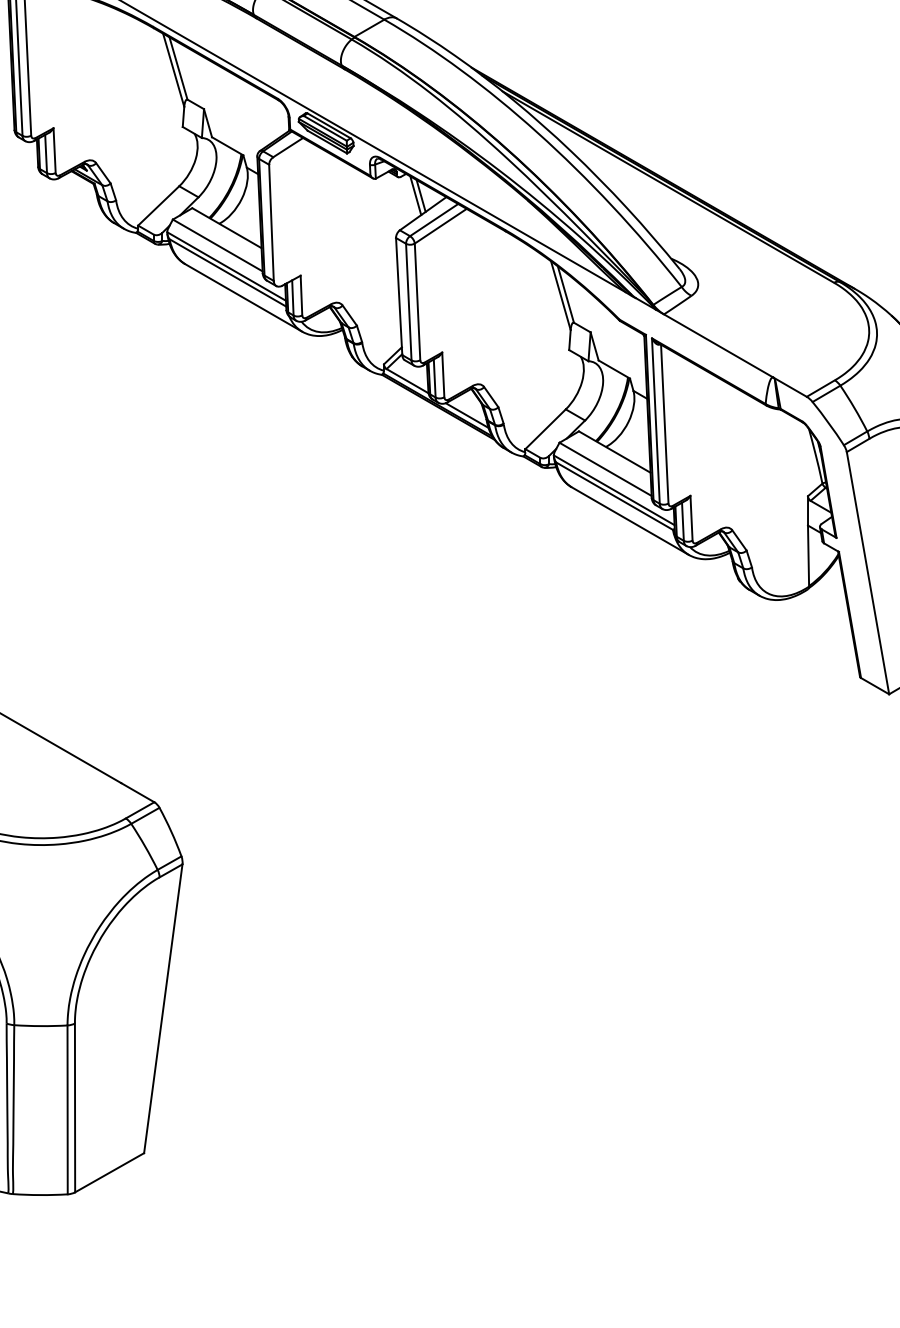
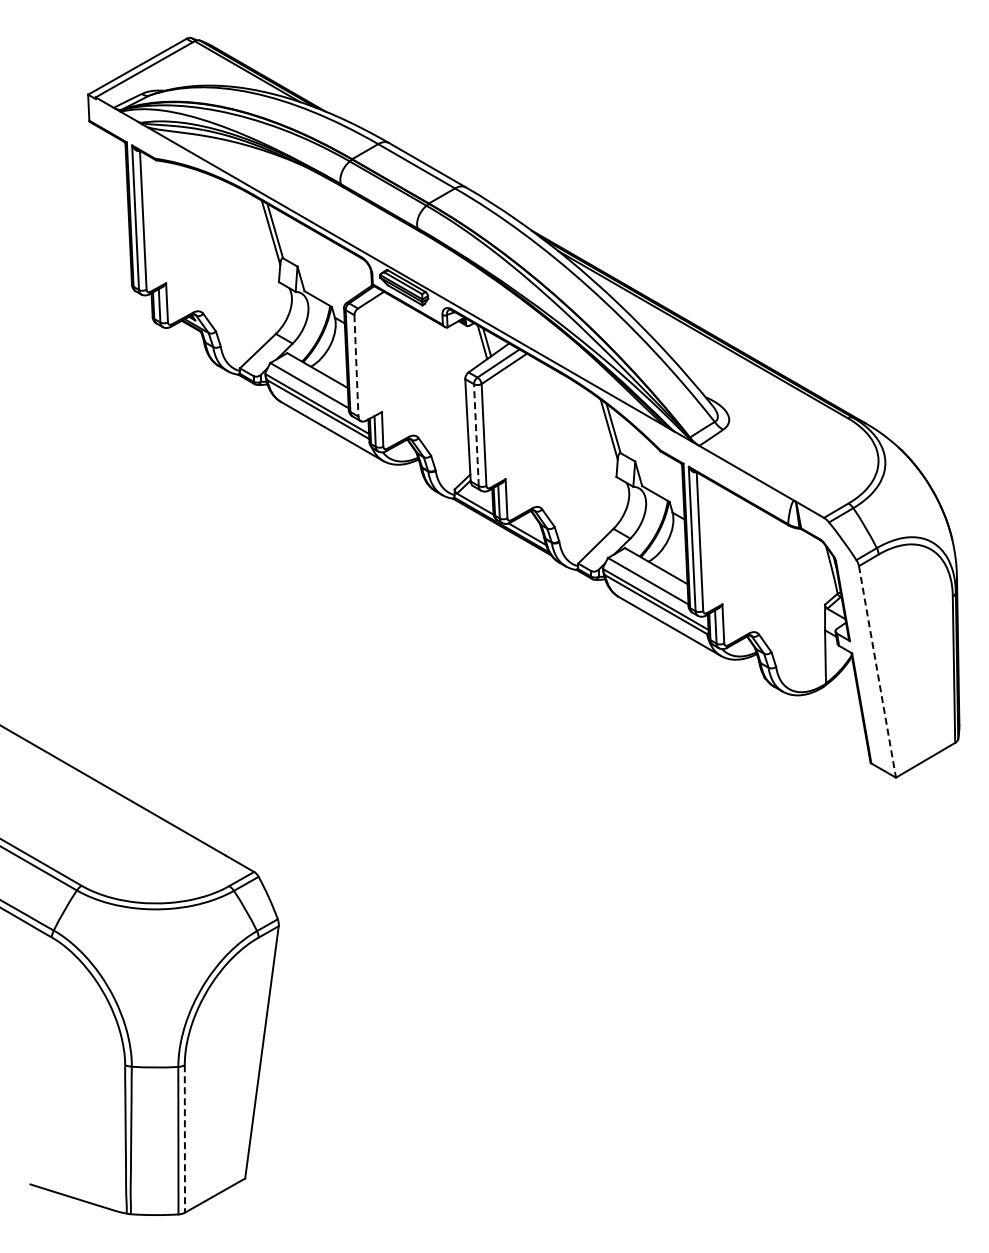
line: (271, 222) -> (356, 365), solid -> dashed
line: (408, 301) -> (476, 434), solid -> dashed
line: (868, 573) -> (877, 672), solid -> dashed
line: (74, 1107) -> (184, 1138), solid -> dashed

